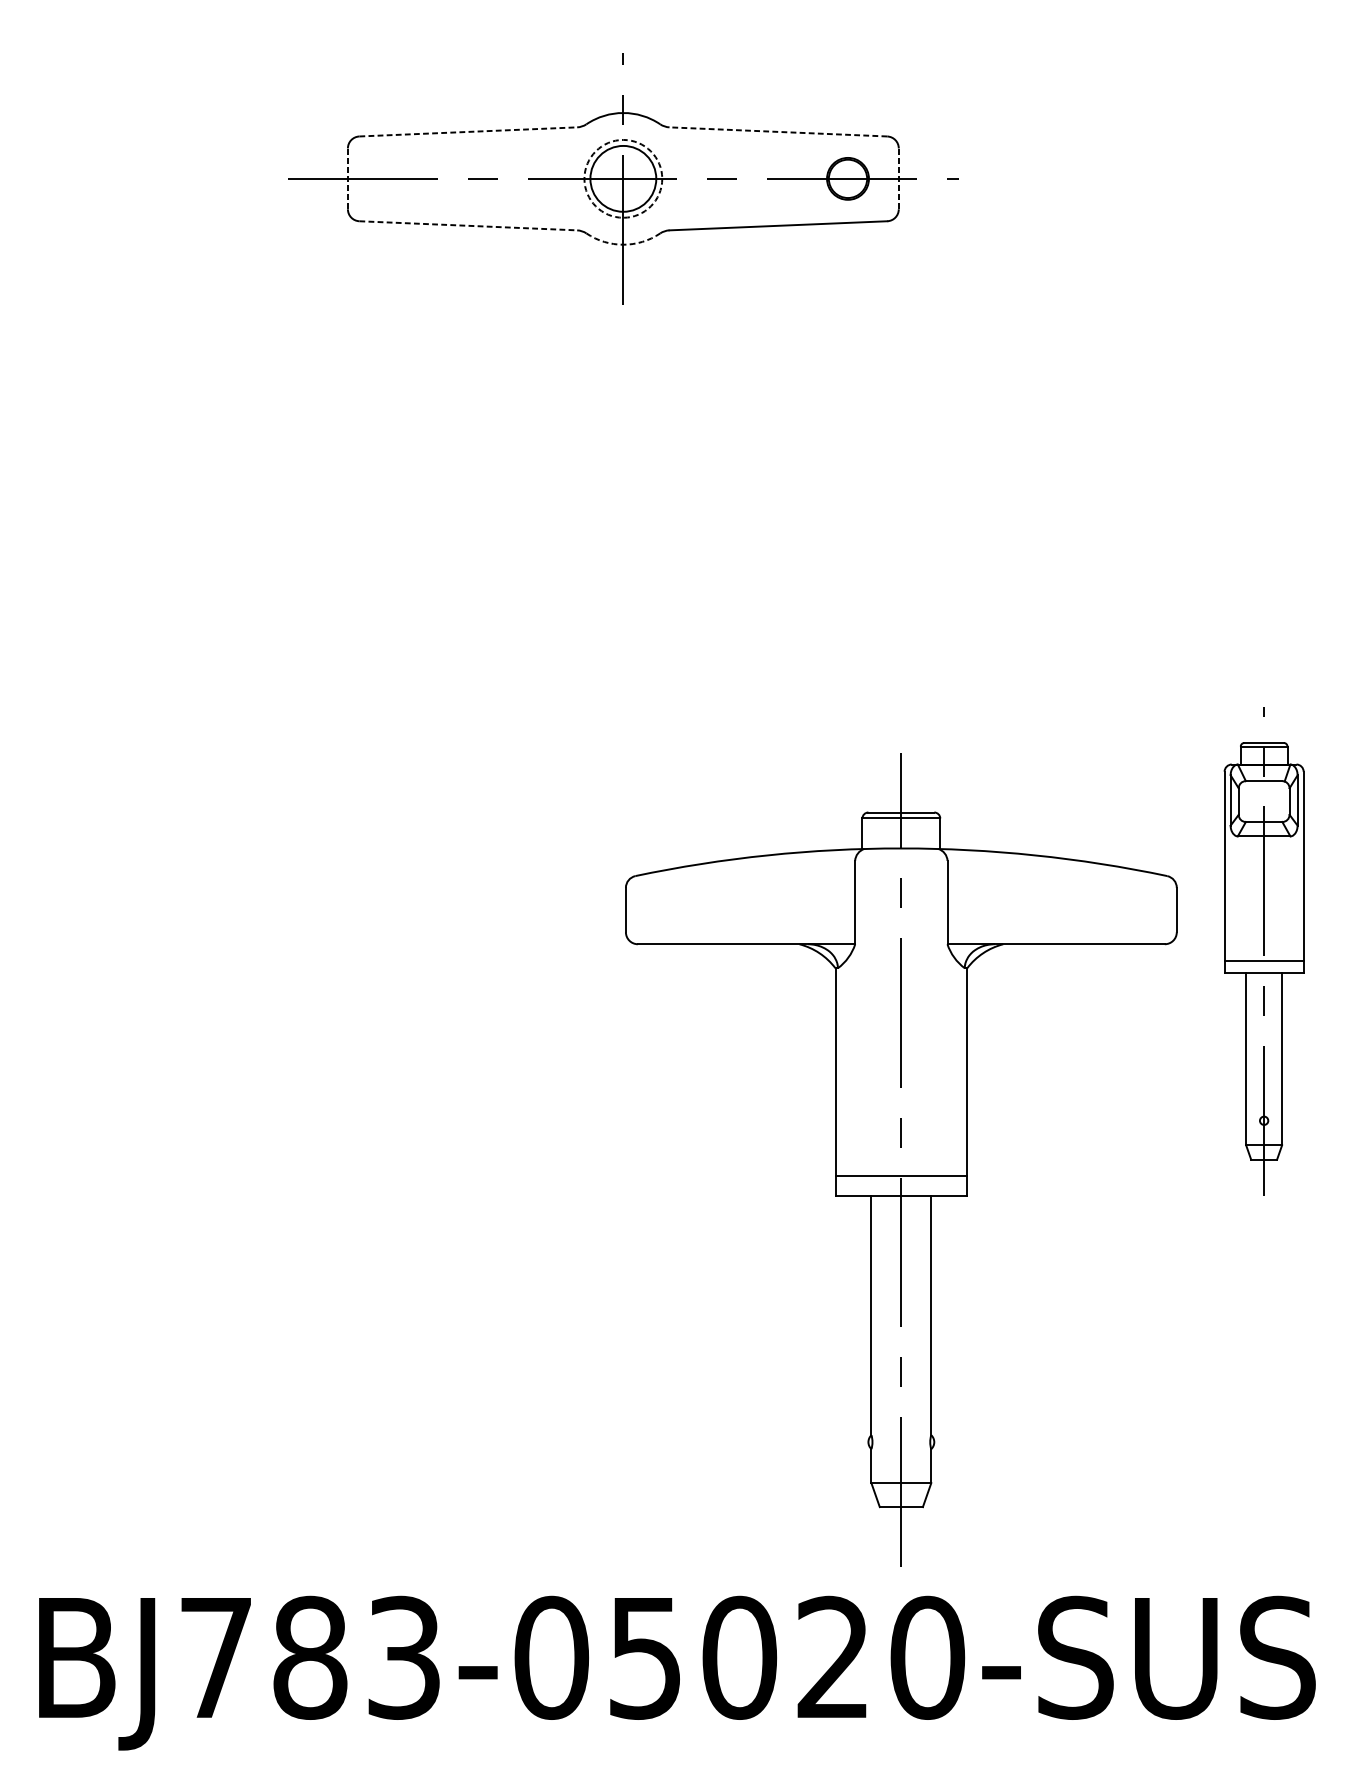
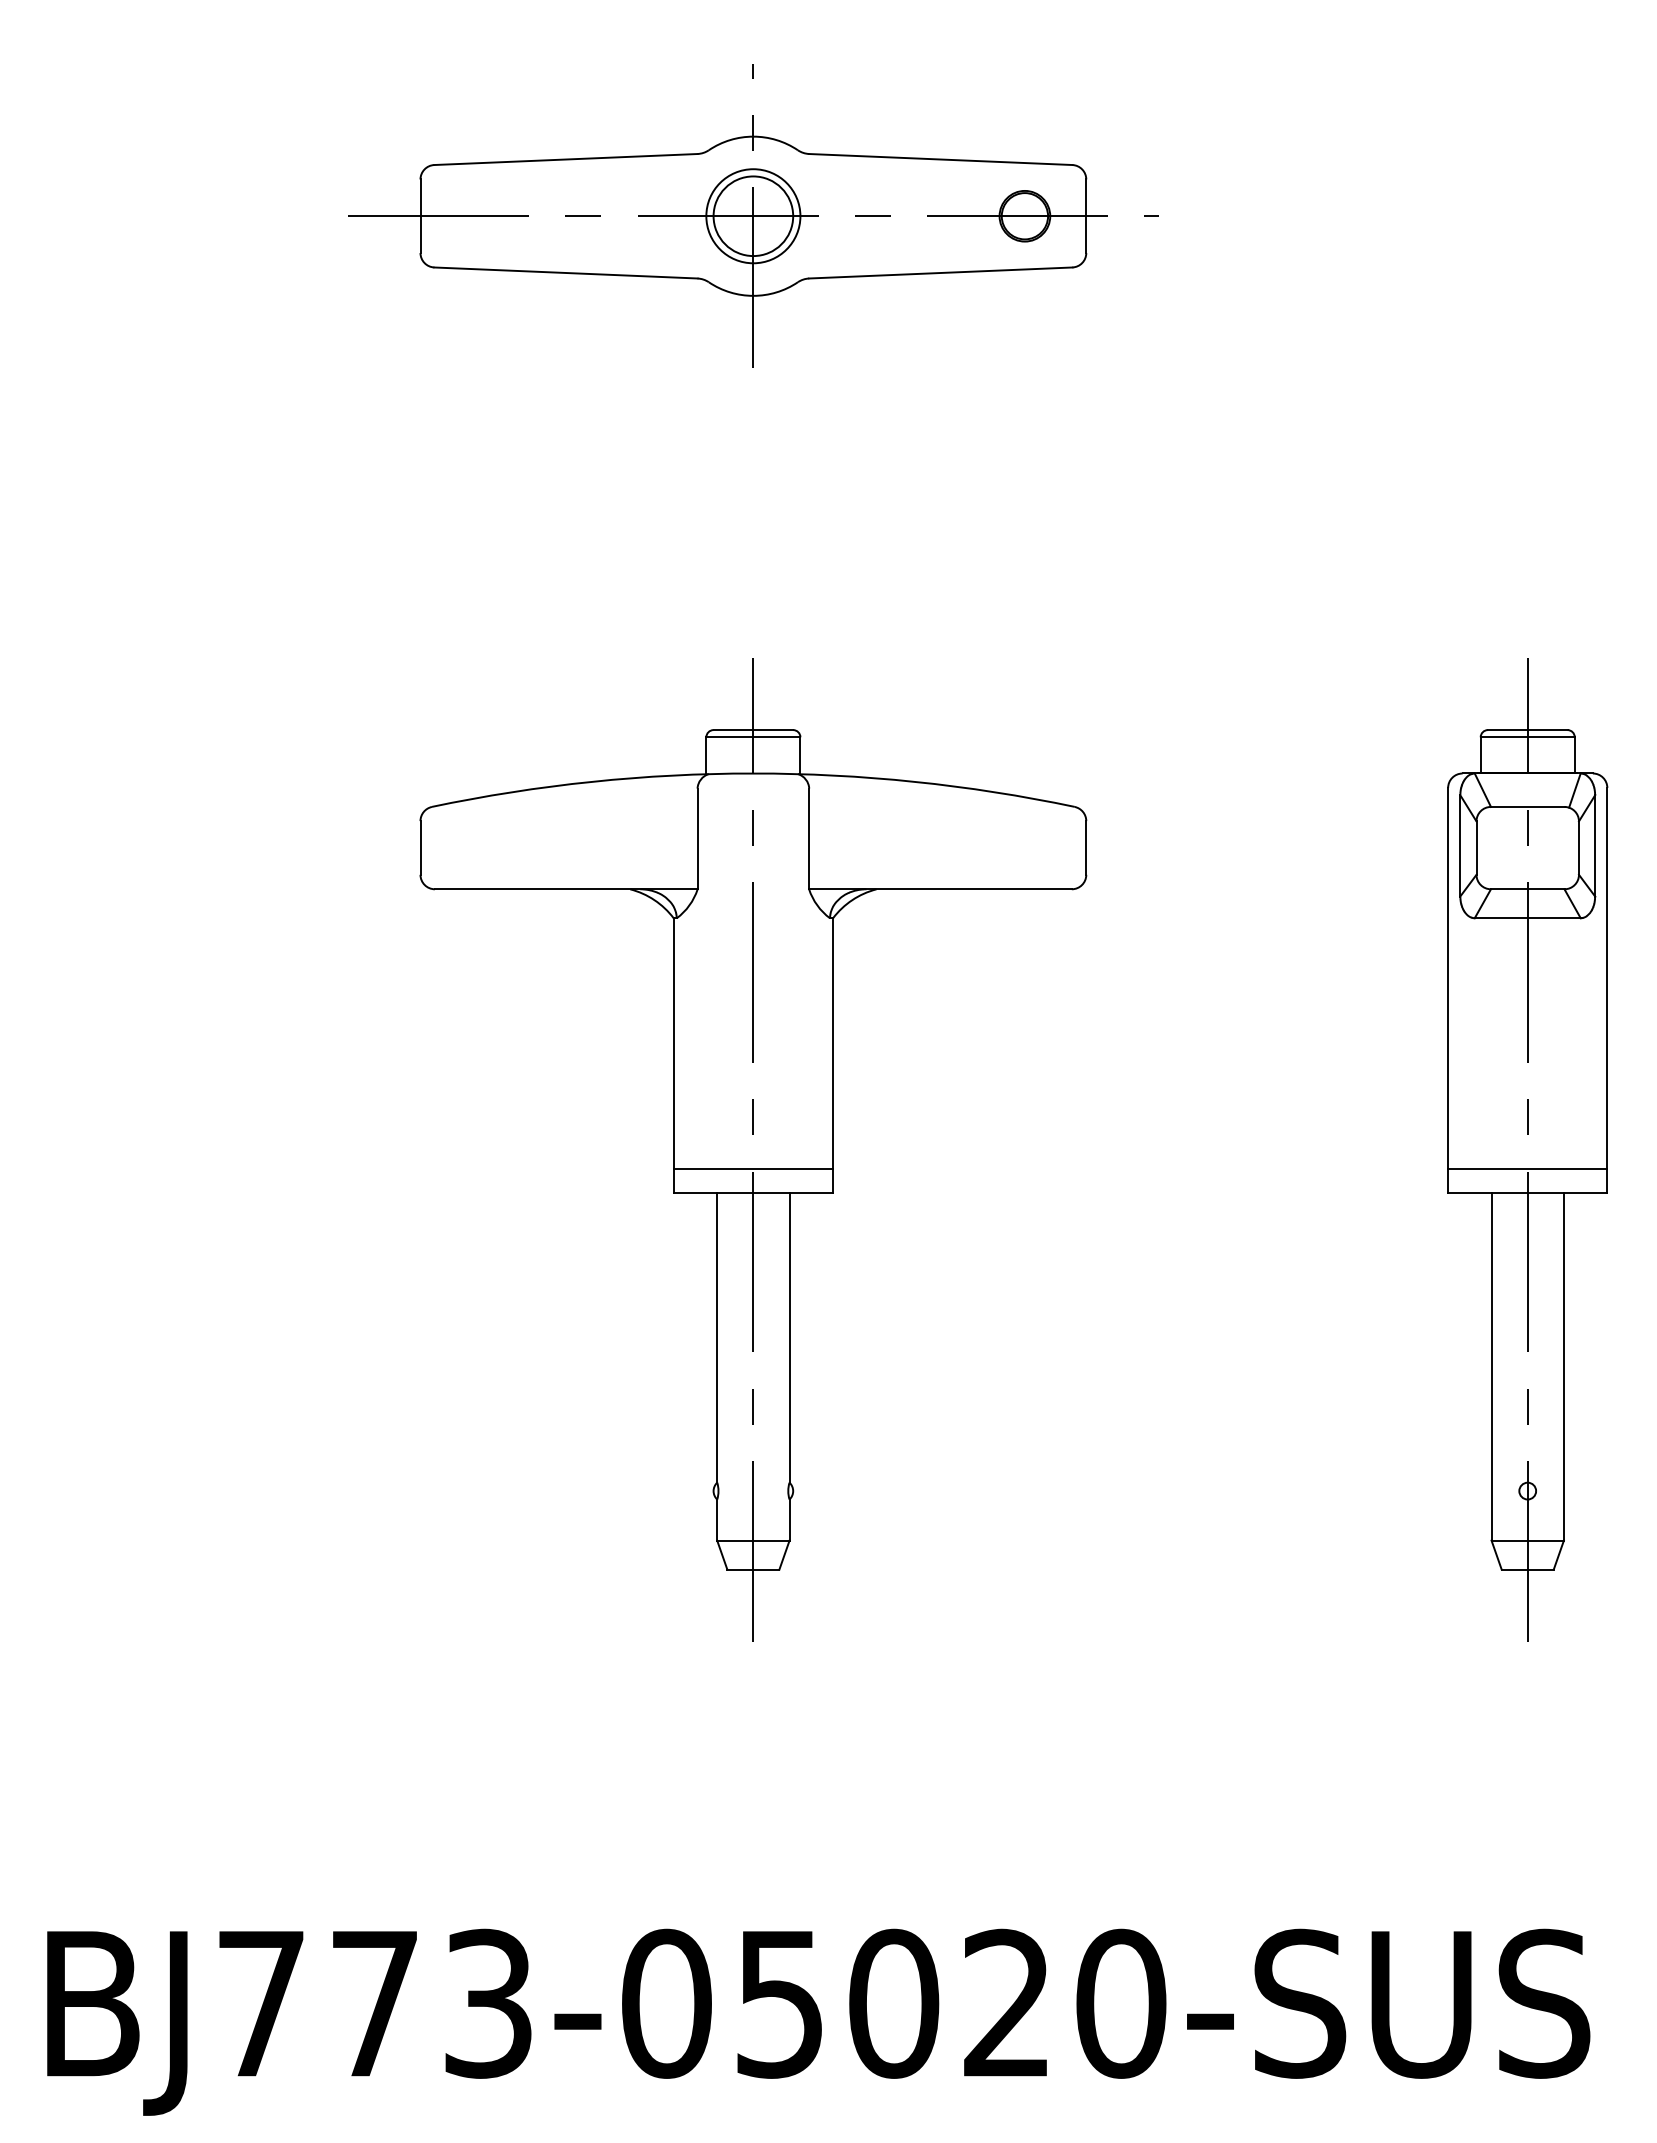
line: (467, 131) -> (565, 159), dashed -> solid
line: (778, 131) -> (940, 159), dashed -> solid
line: (347, 179) -> (420, 216), dashed -> solid
circle: (623, 179) -> (753, 216), dashed -> solid
line: (898, 179) -> (1086, 216), dashed -> solid
line: (467, 226) -> (565, 273), dashed -> solid
arc: (623, 244) -> (753, 295), dashed -> solid
part: (1263, 951) -> (1527, 1149), size x1.67
part: (901, 1159) -> (753, 1149), moved
text: (309, 1657) -> (374, 2003), BJ783-05020-SUS -> BJ773-05020-SUS

